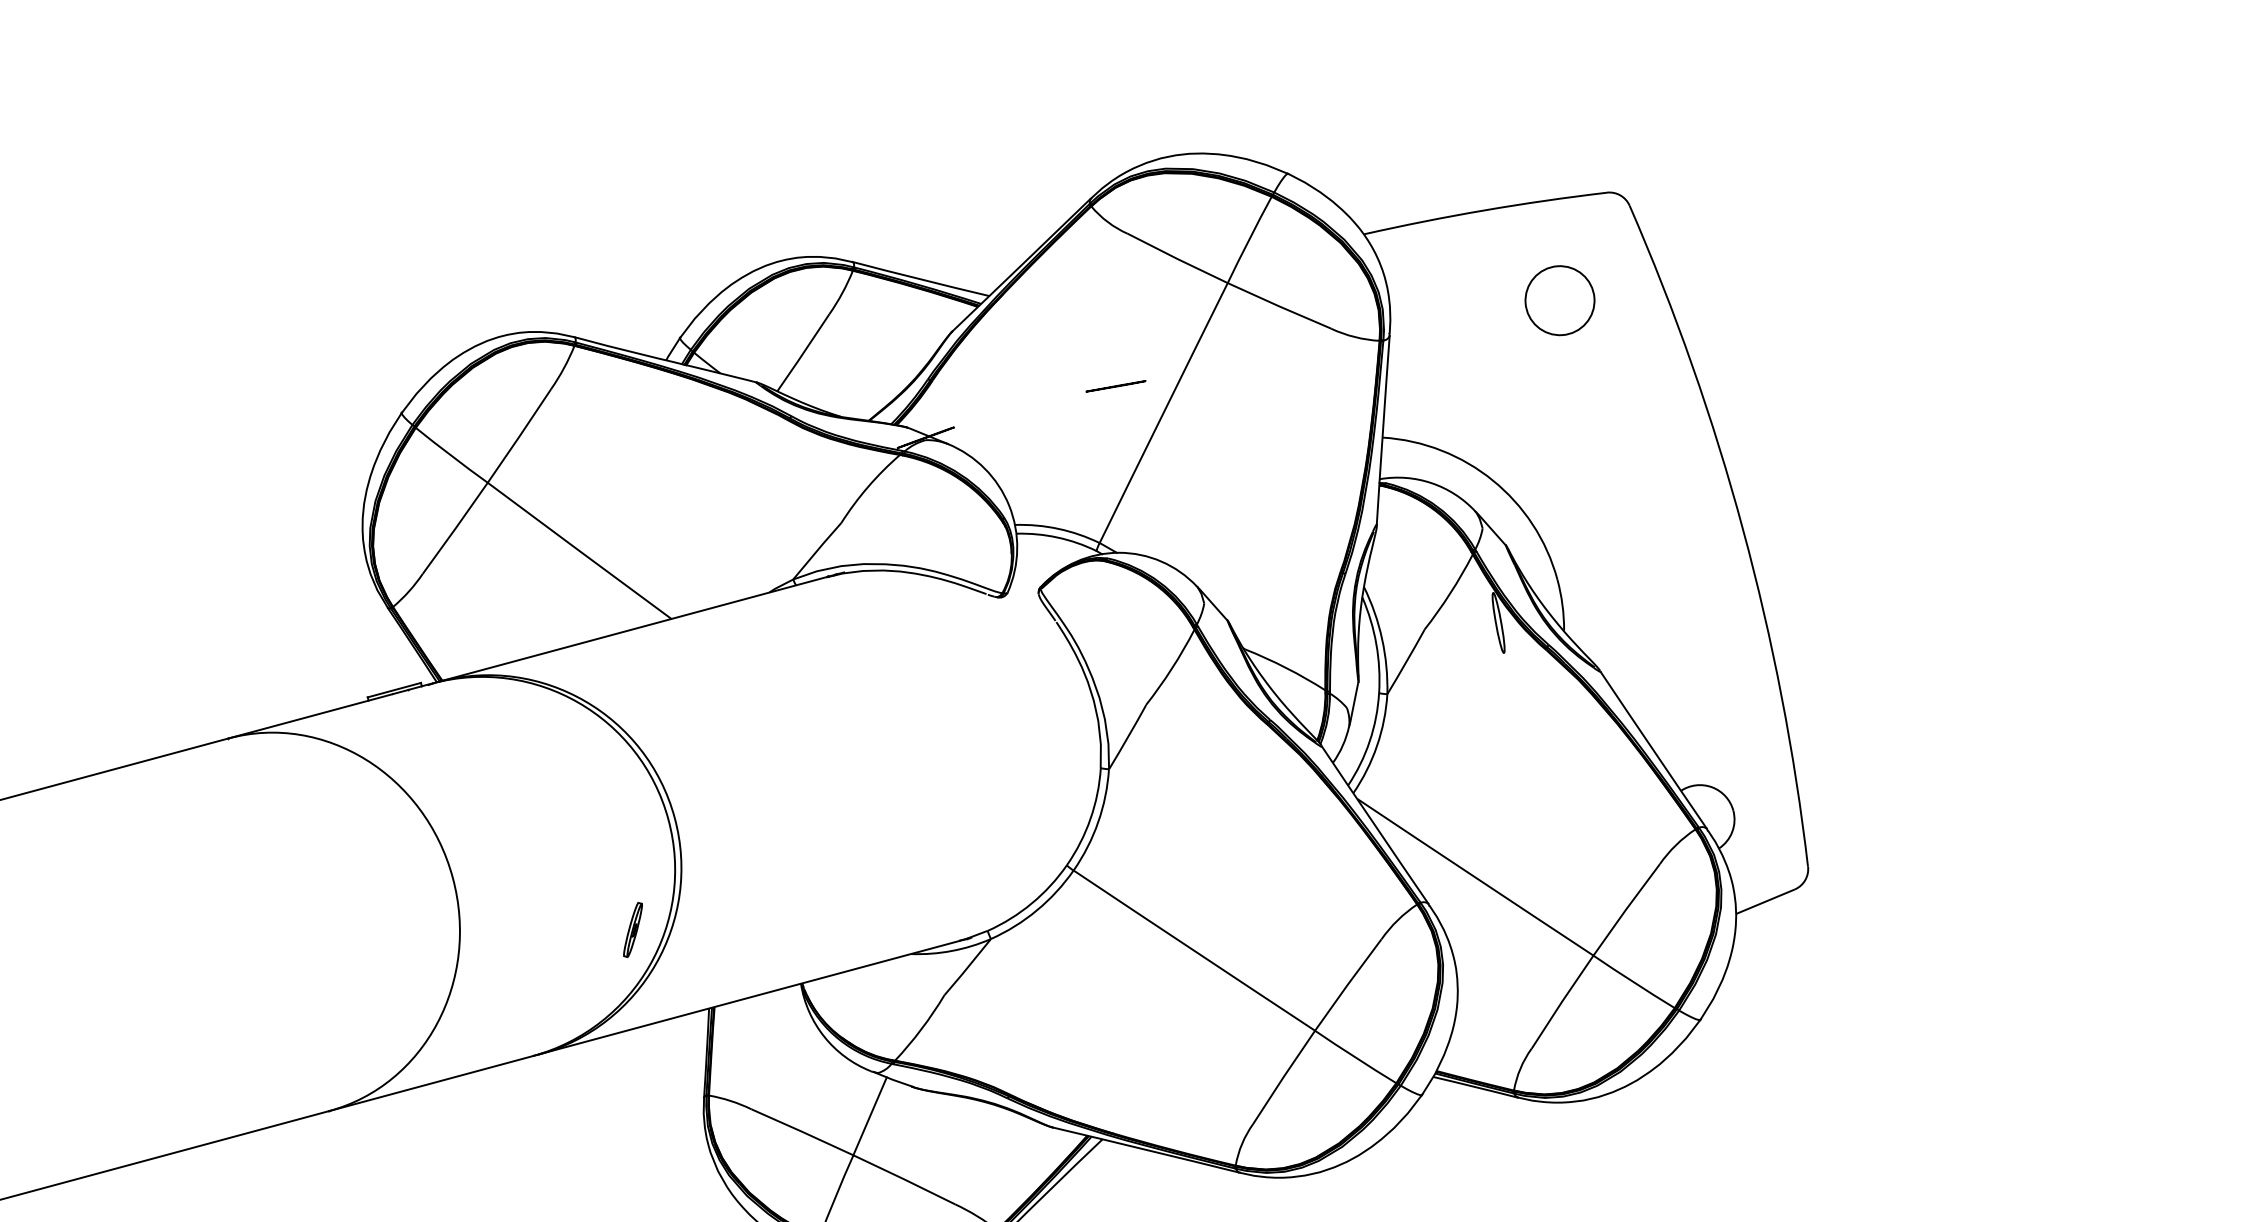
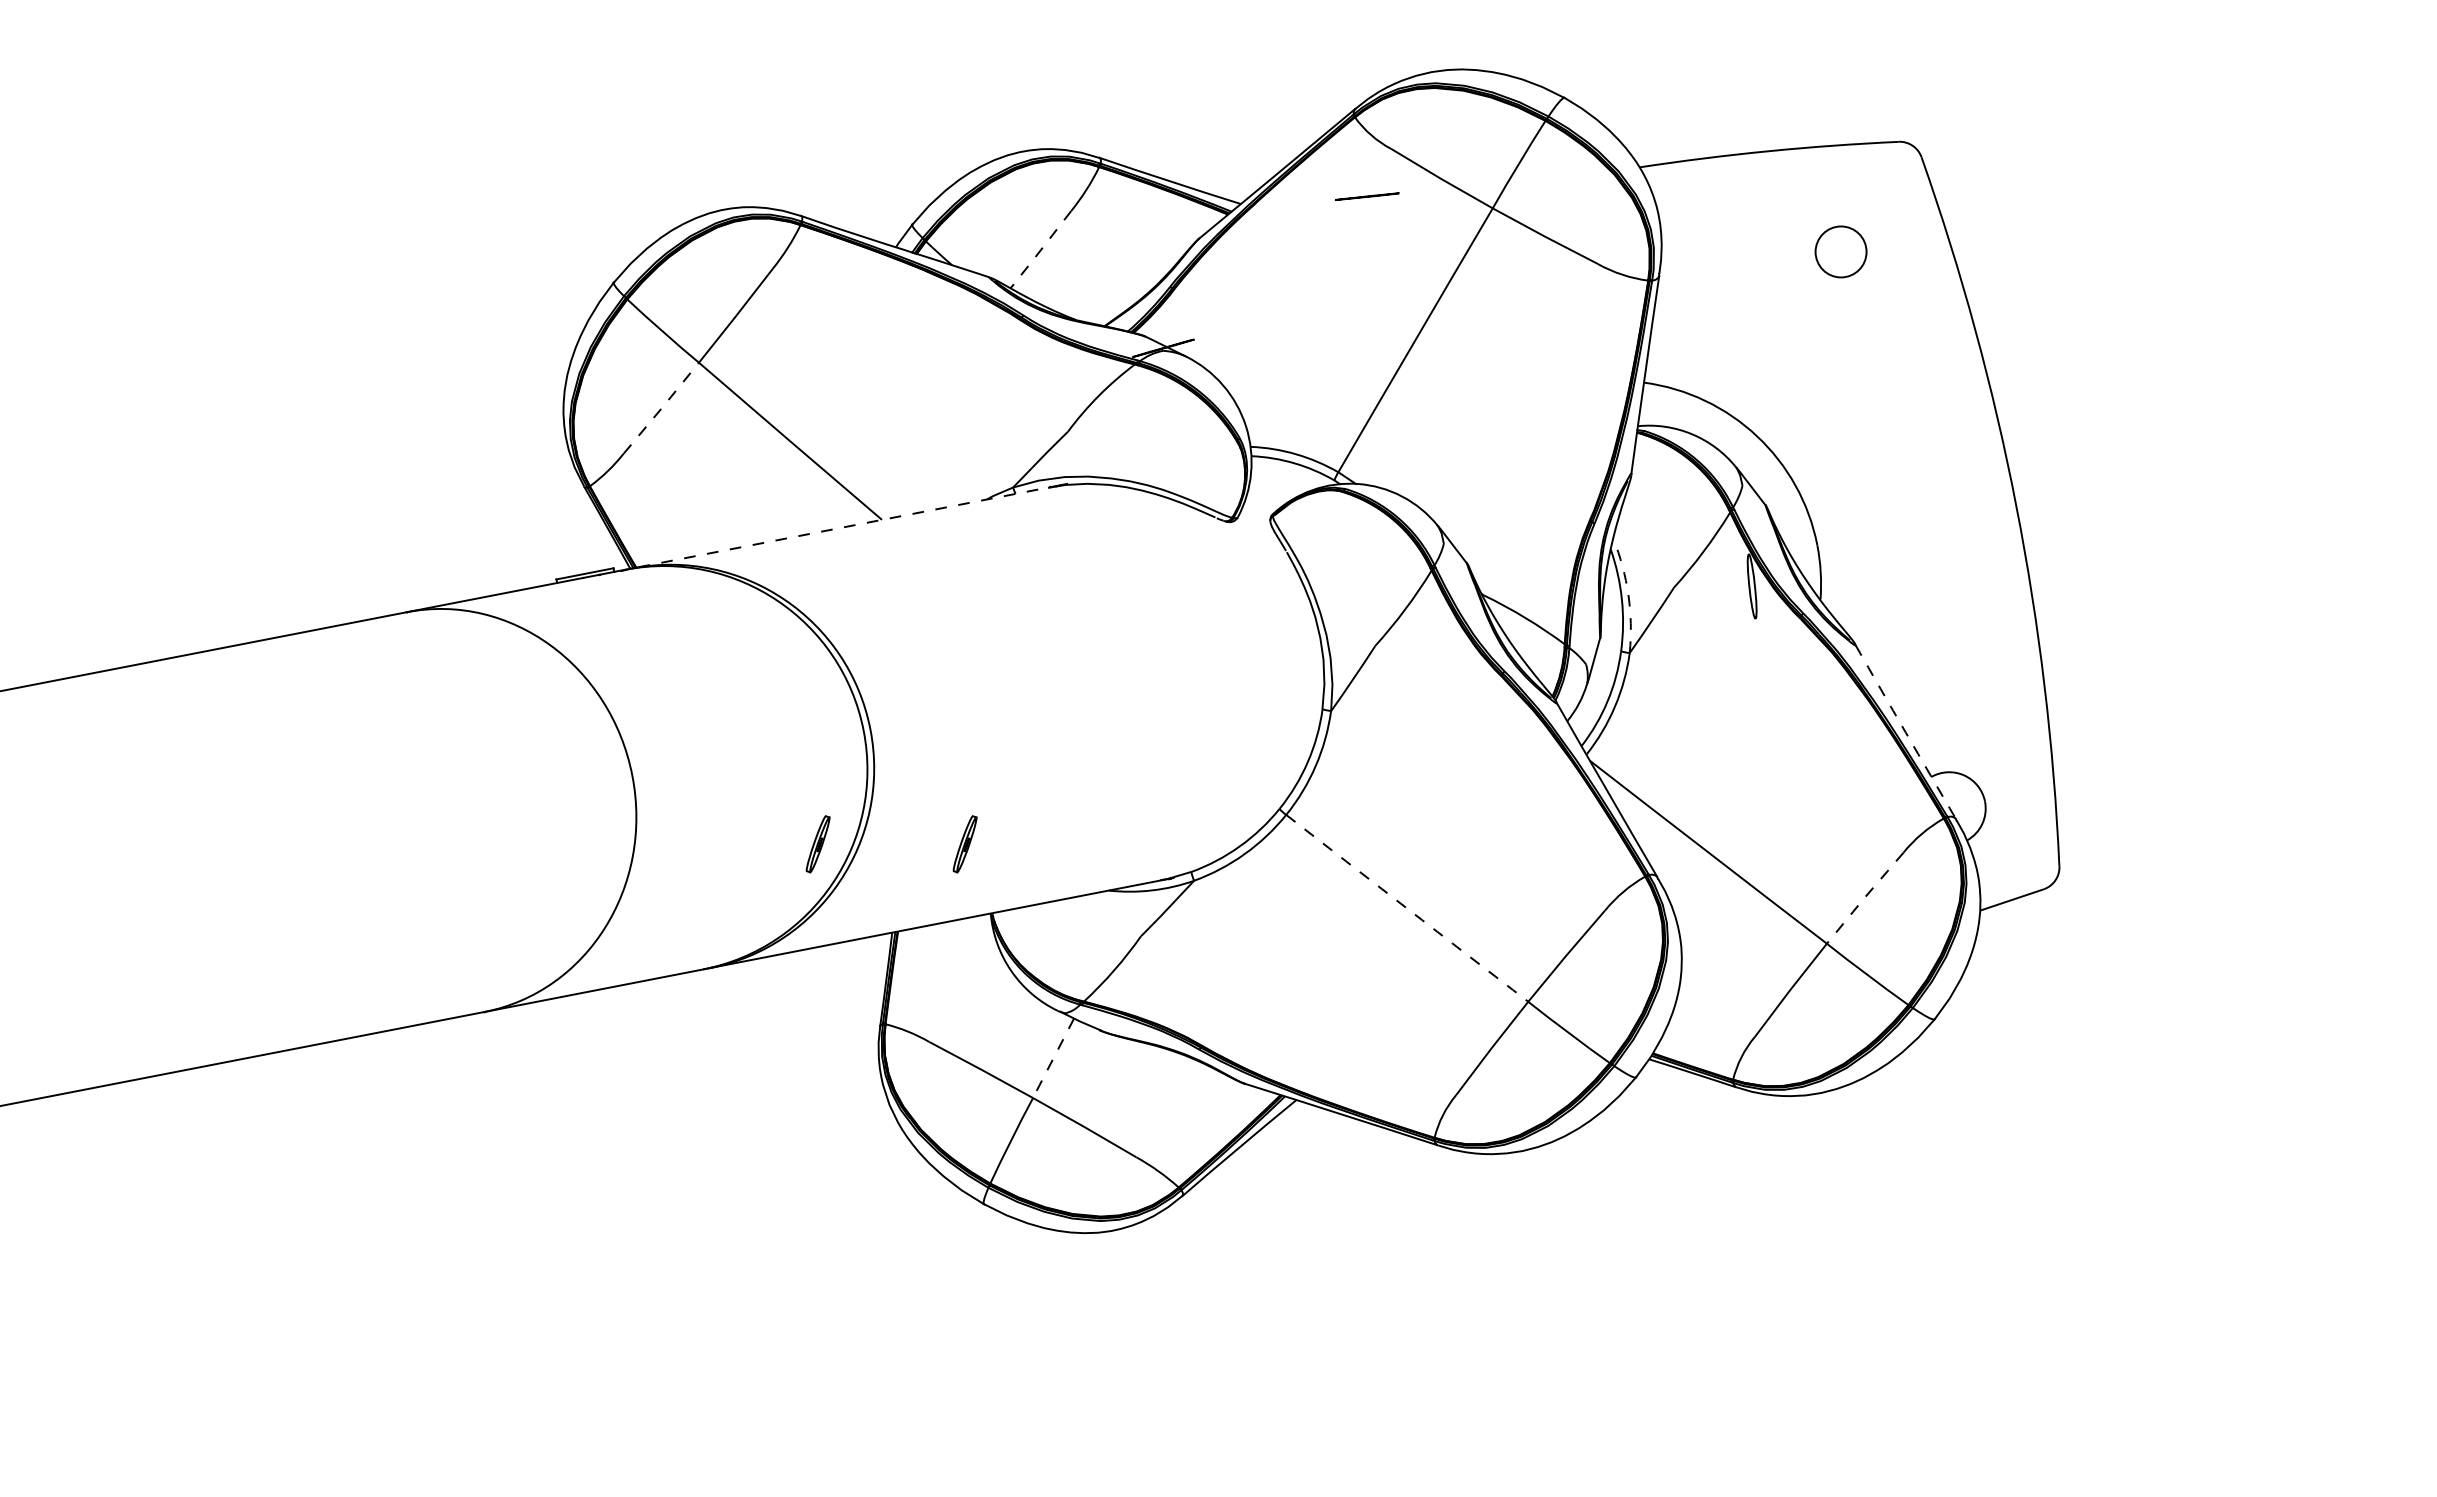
circle: (1559, 300) -> (1840, 251), size x0.7
line: (803, 353) -> (1040, 250), solid -> dashed
line: (1116, 386) -> (1367, 196), moved
line: (455, 528) -> (661, 408), solid -> dashed
line: (638, 627) -> (846, 526), solid -> dashed
arc: (1382, 638) -> (1628, 594), solid -> dashed
arc: (1653, 750) -> (1905, 732), solid -> dashed
line: (1625, 910) -> (1864, 898), solid -> dashed
part: (771, 920) -> (964, 844), added
arc: (1194, 950) -> (1407, 908), solid -> dashed
line: (870, 1116) -> (1053, 1058), solid -> dashed

